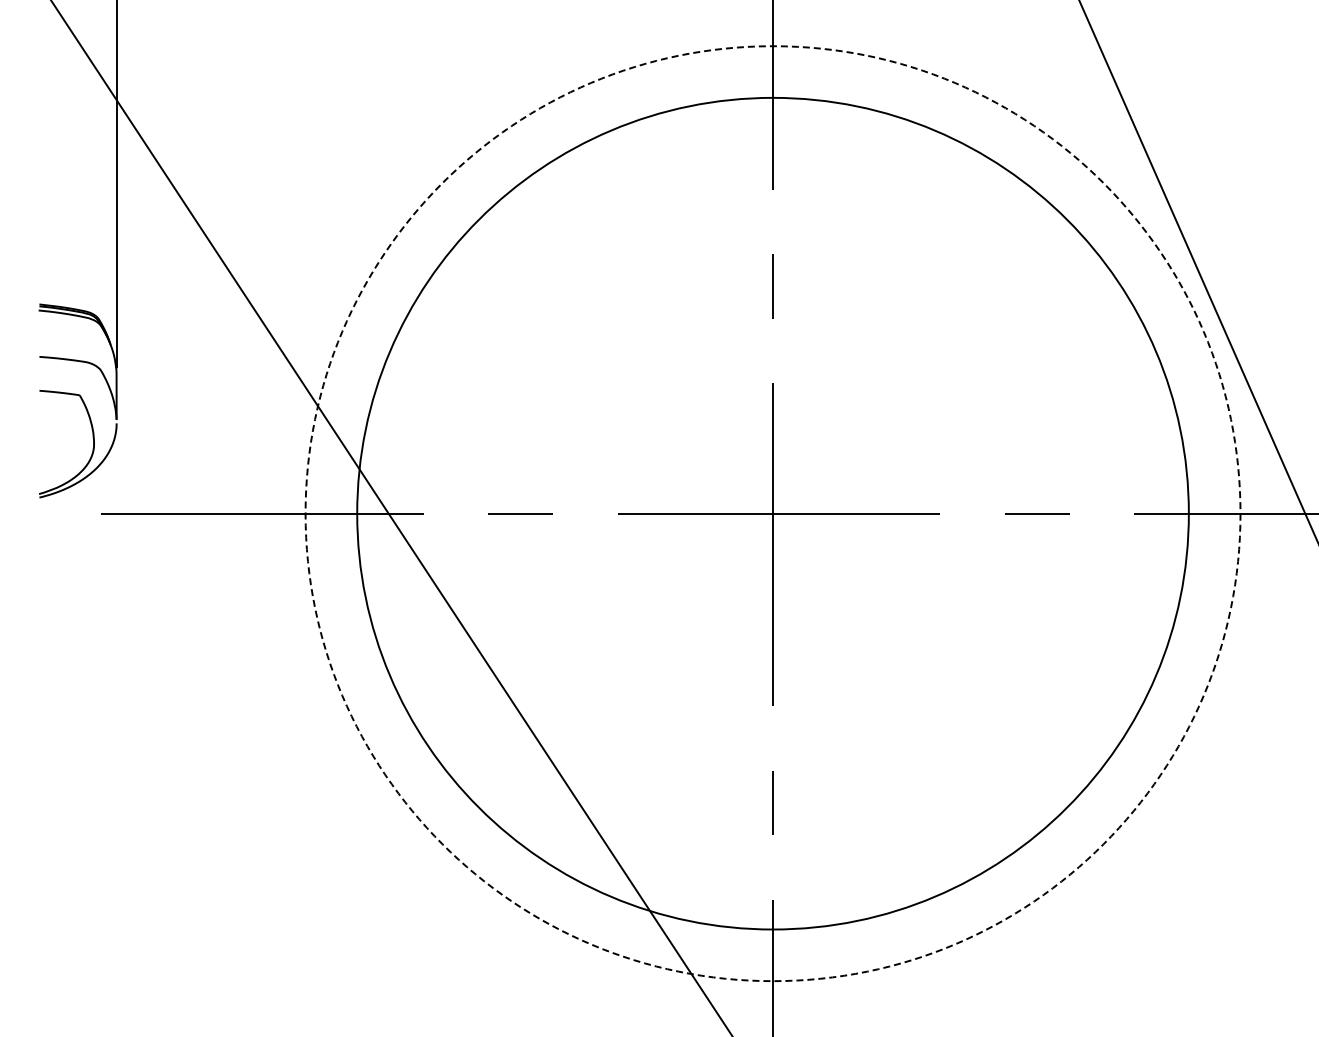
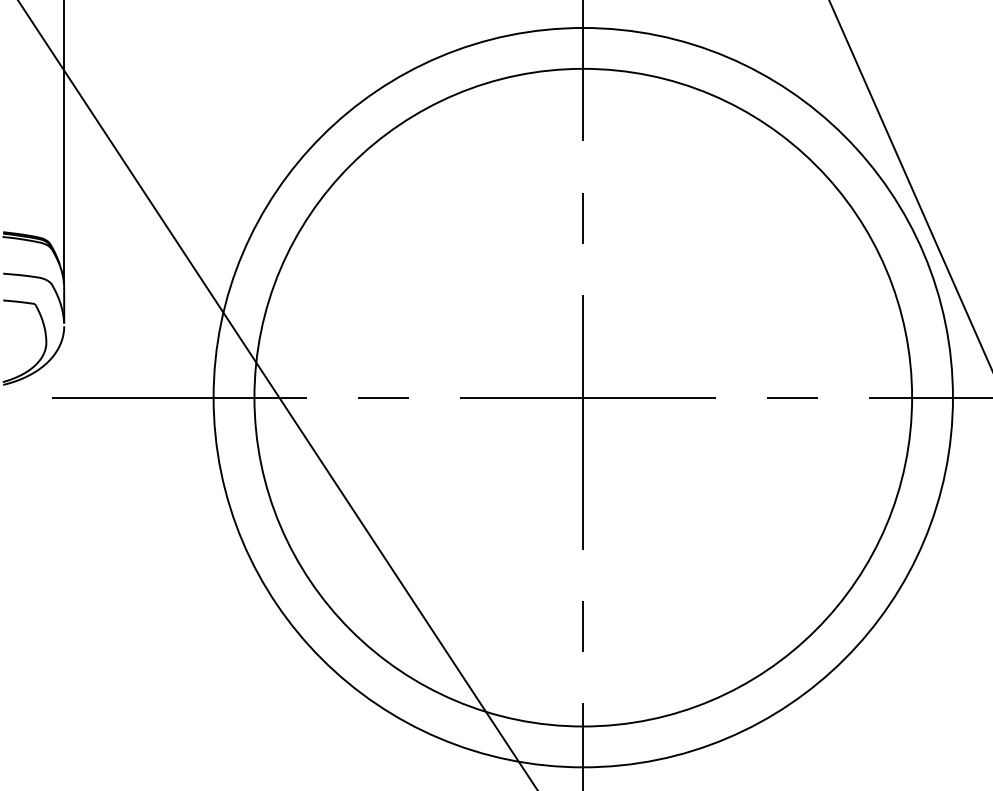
circle: (772, 513) -> (582, 397), dashed -> solid

